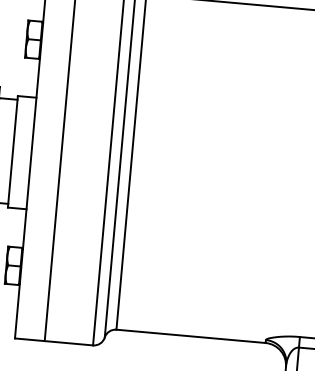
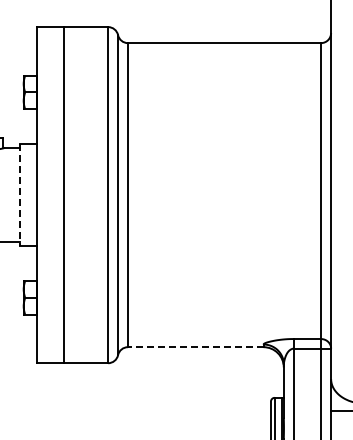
line: (13, 152) -> (20, 195), solid -> dashed
line: (190, 336) -> (195, 347), solid -> dashed

